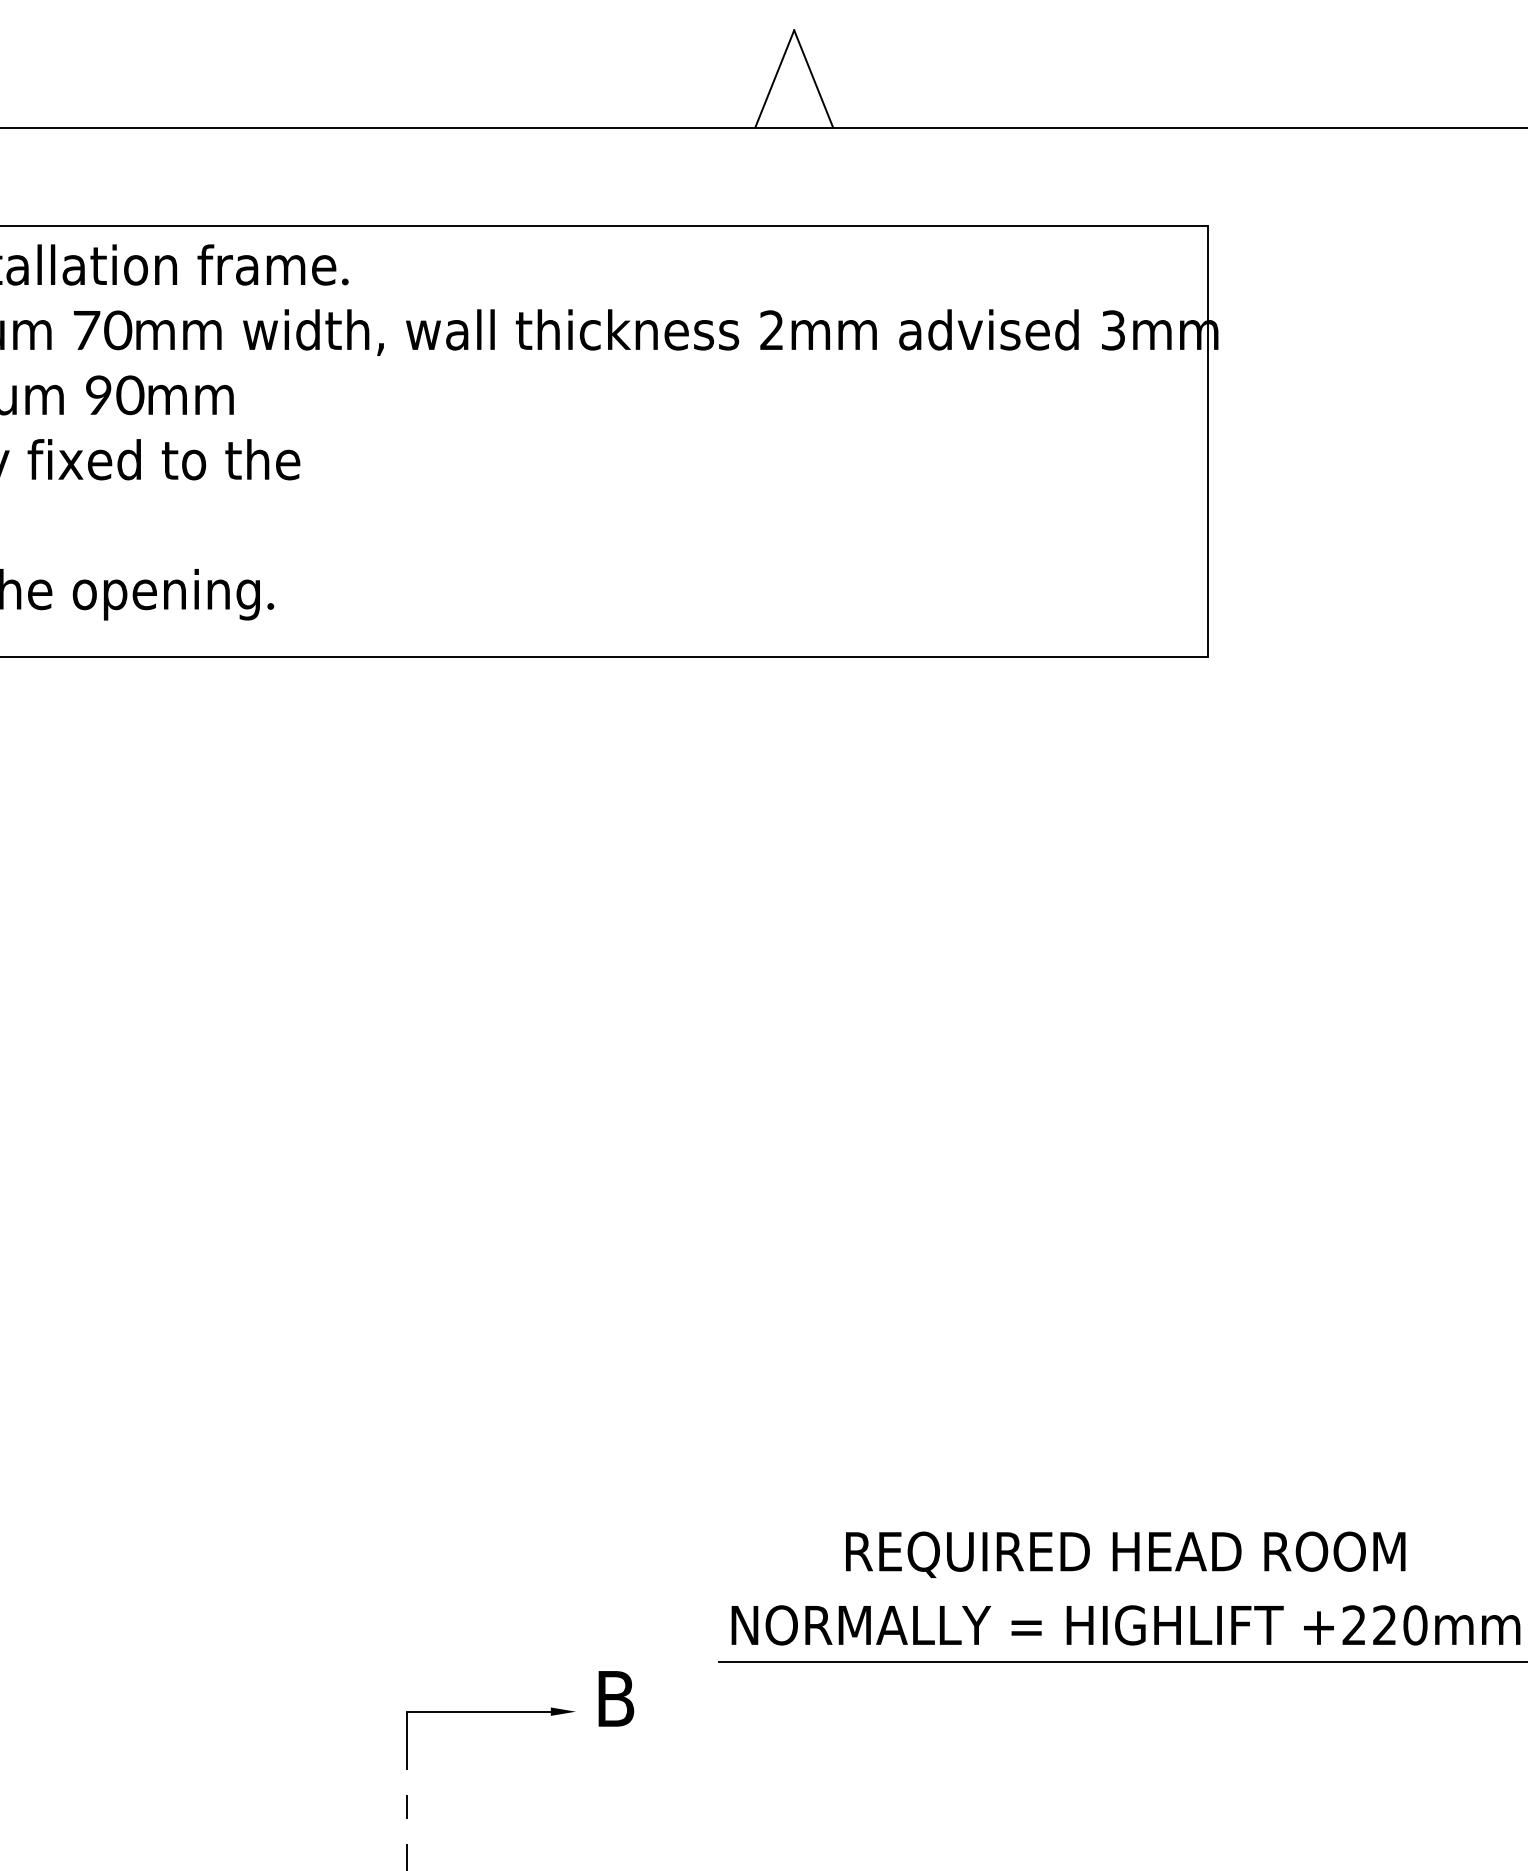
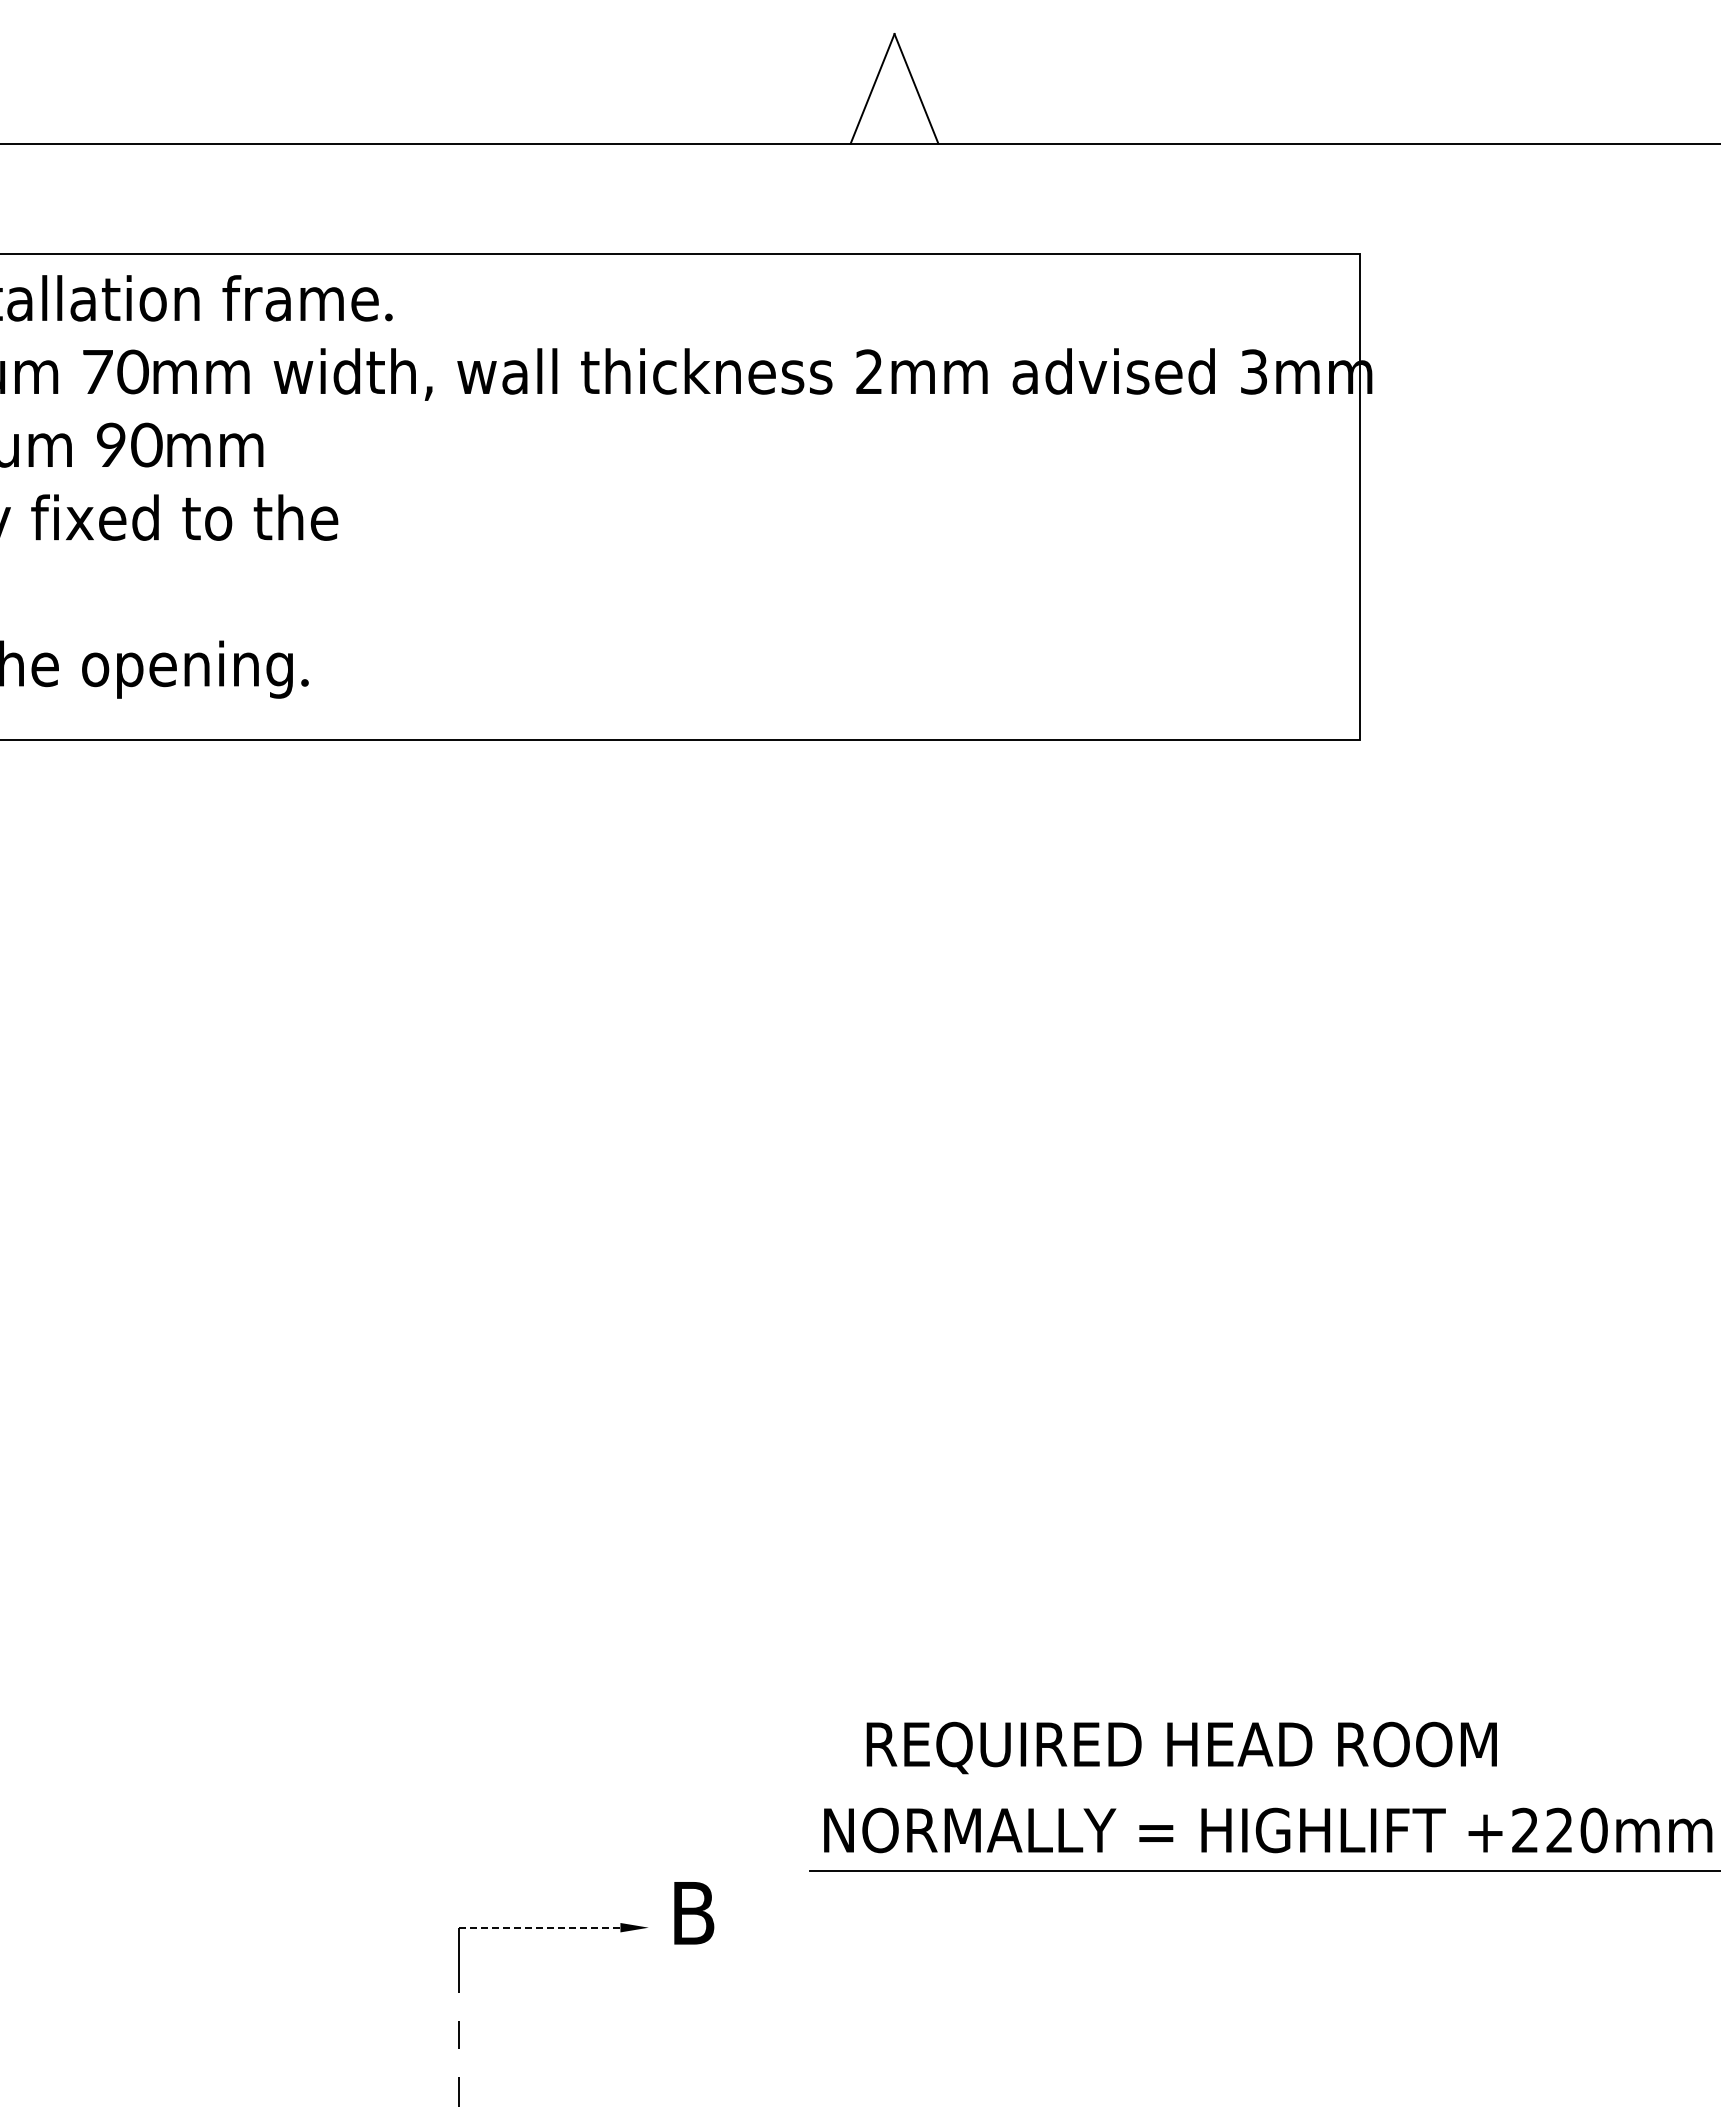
text: (1125, 1554) -> (1181, 1747), moved
line: (485, 1711) -> (546, 1927), solid -> dashed

